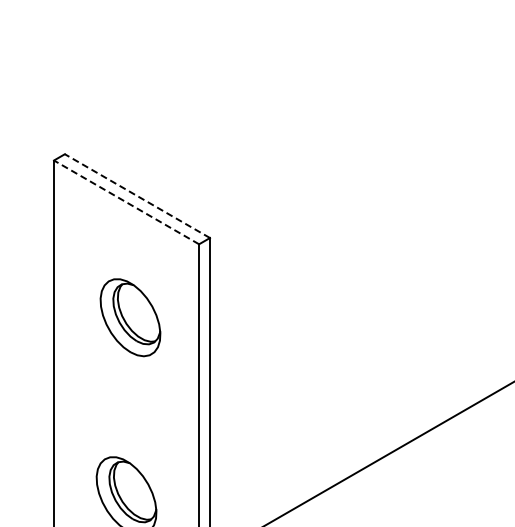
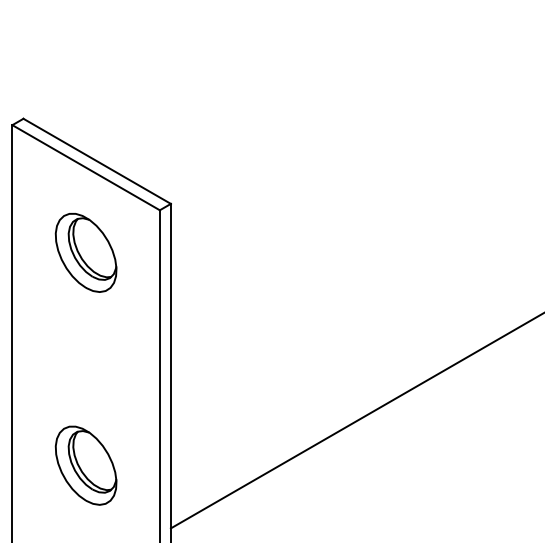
line: (136, 196) -> (96, 161), dashed -> solid
line: (125, 202) -> (85, 167), dashed -> solid
part: (129, 317) -> (85, 252), moved

